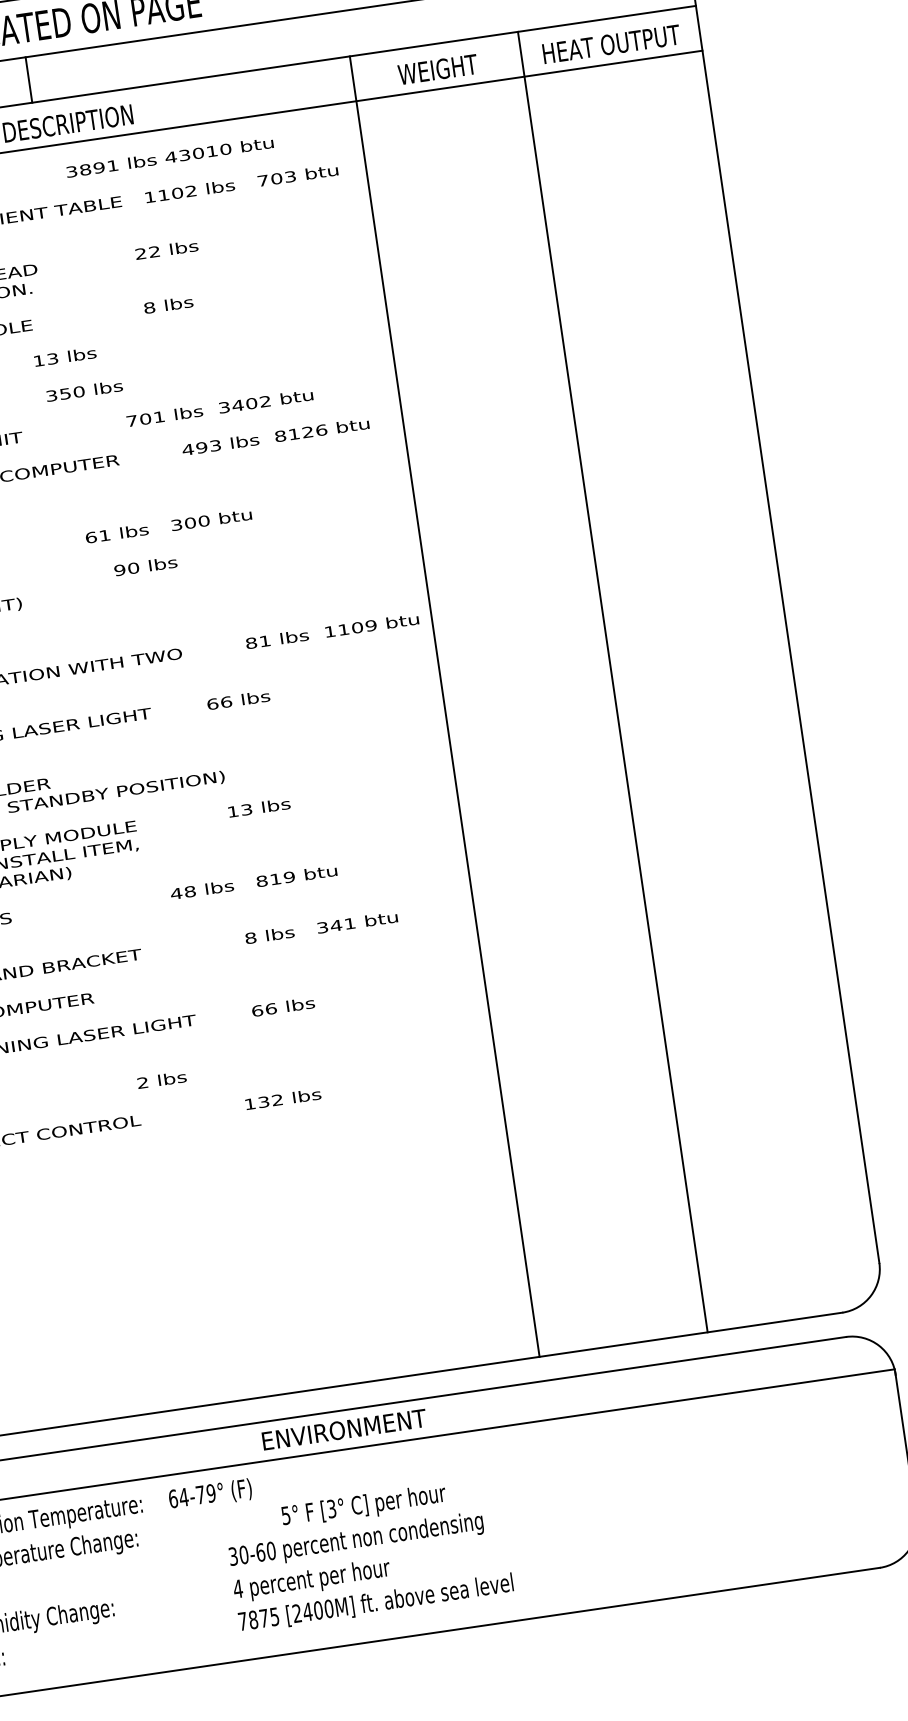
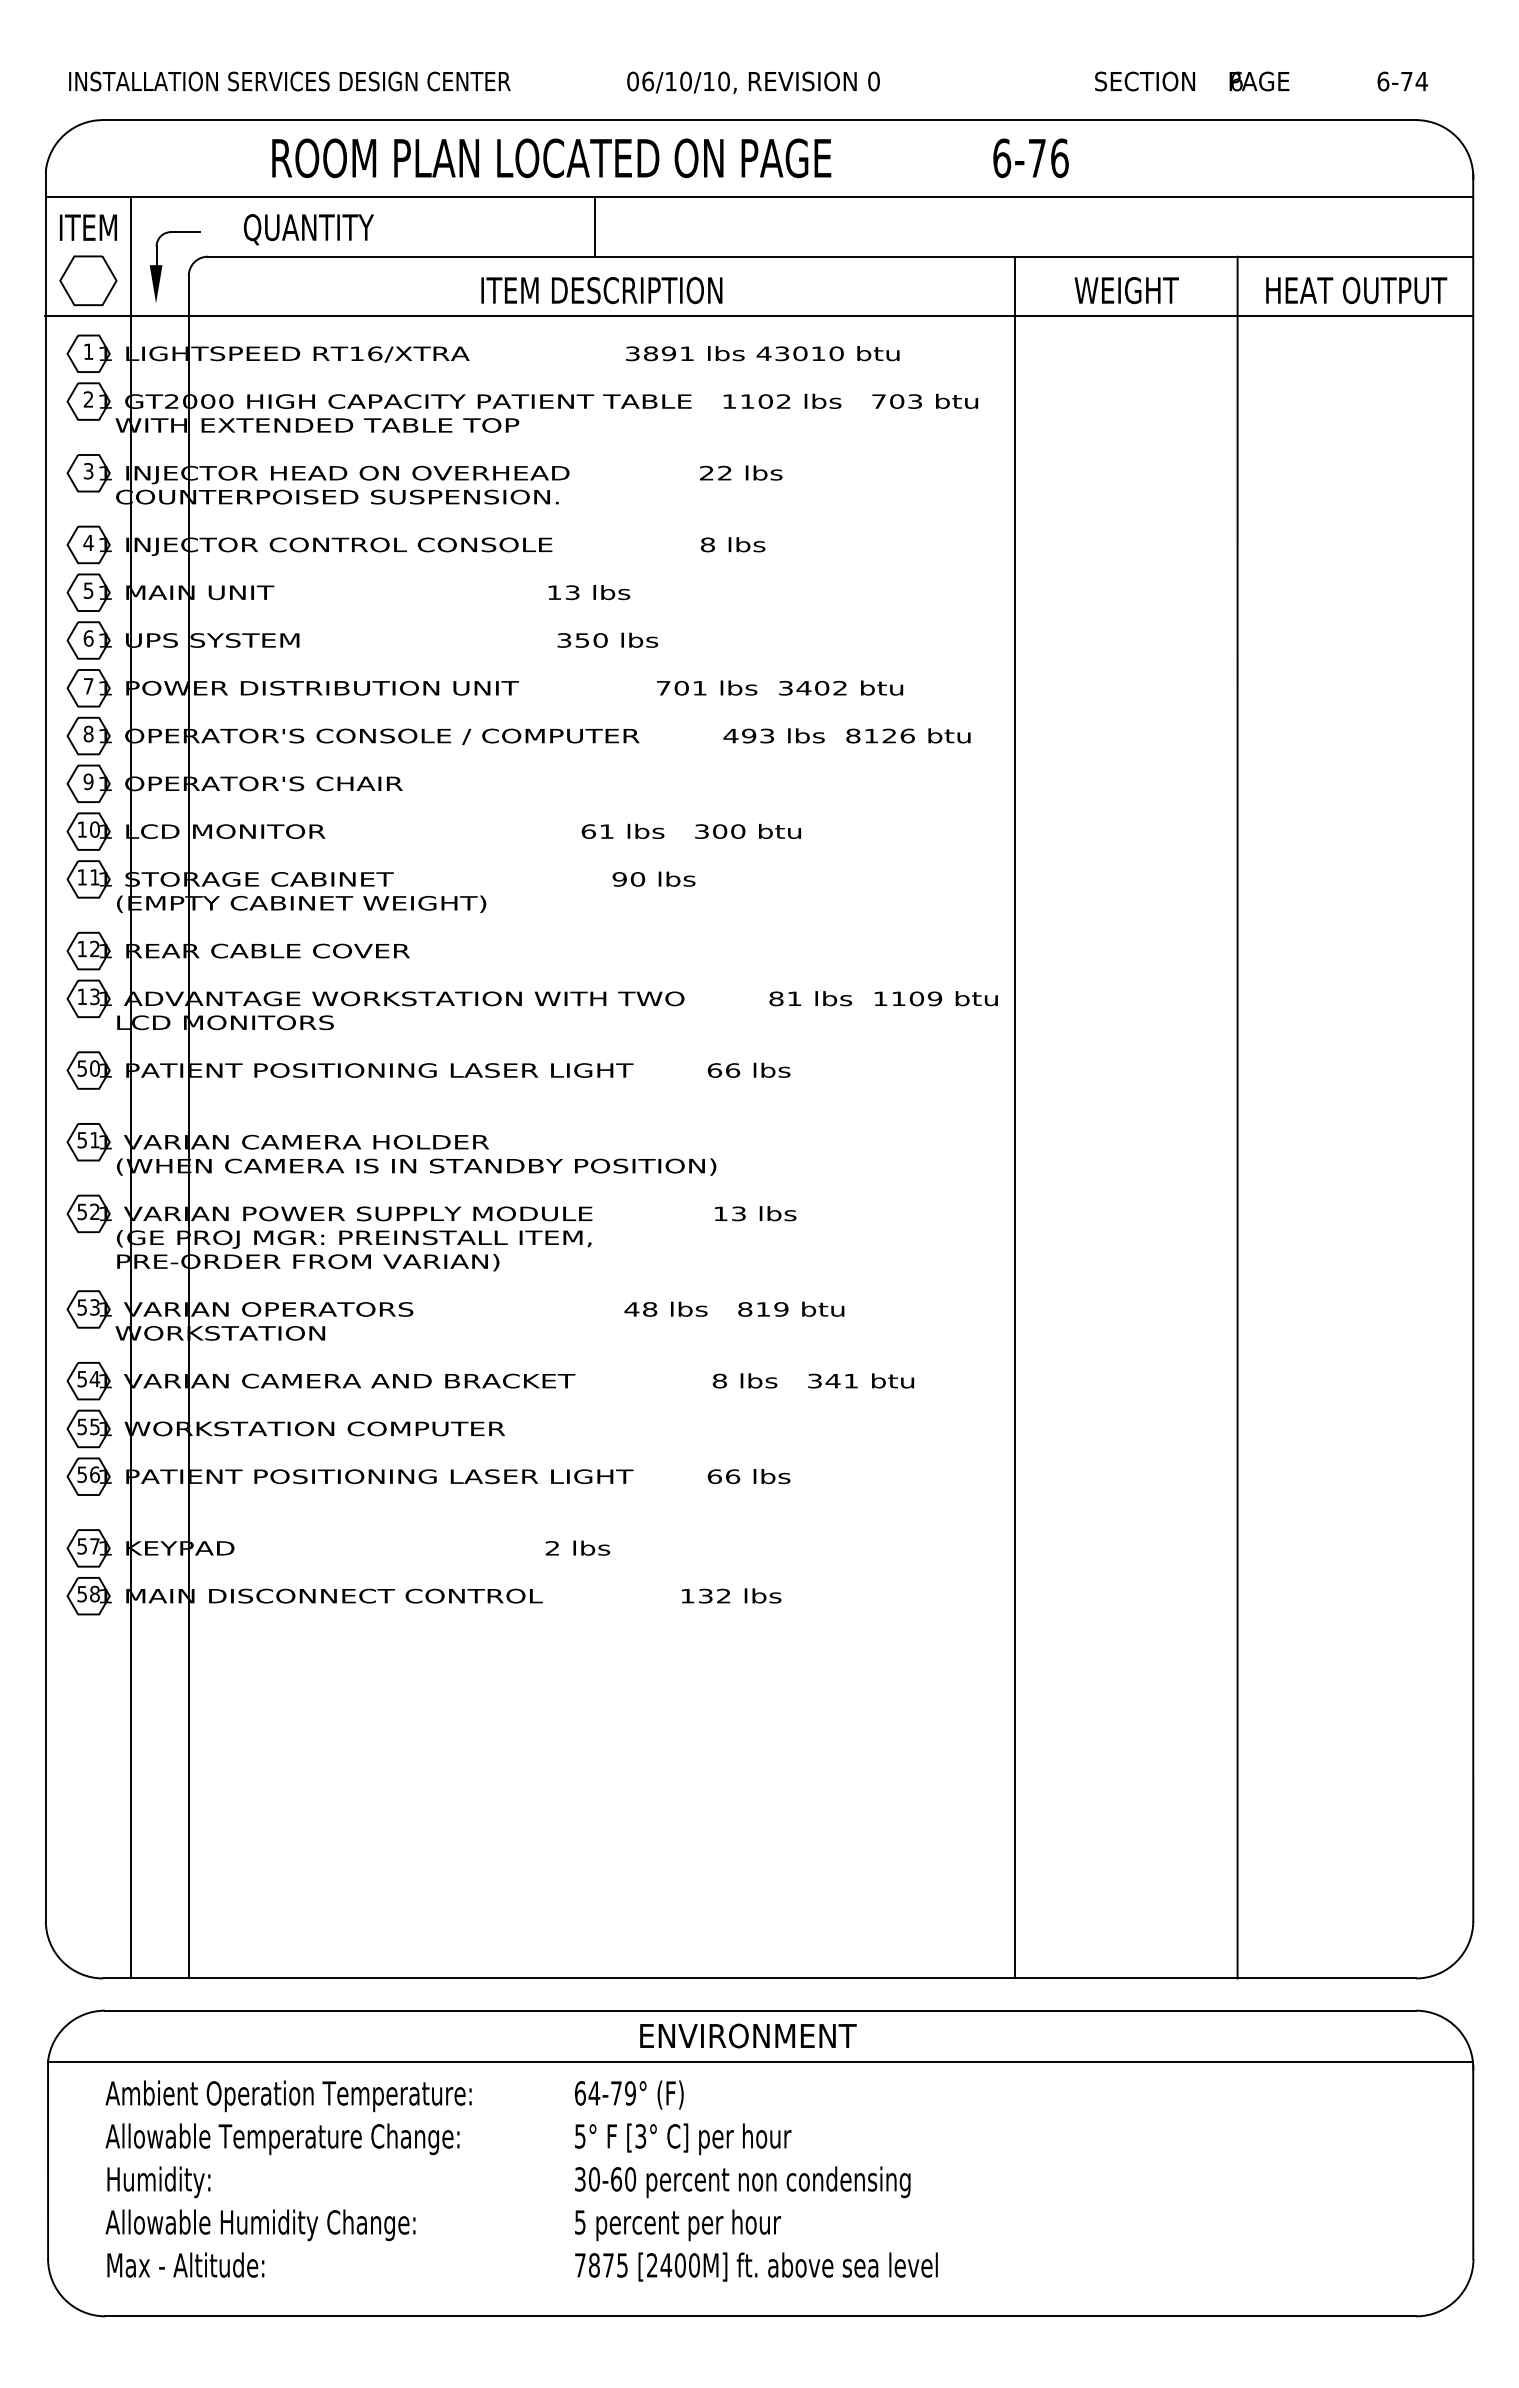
text: (210, 1494) -> (629, 2094), moved
text: (364, 1506) -> (683, 2139), moved
text: (238, 1589) -> (580, 2222), 4 -> 5

